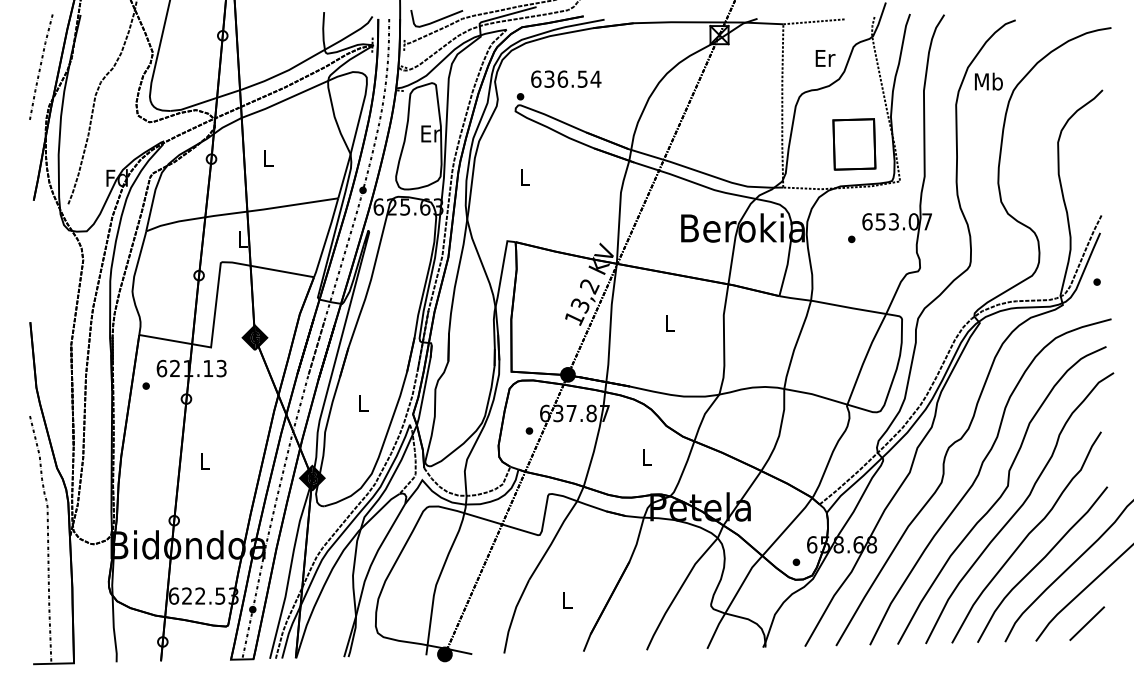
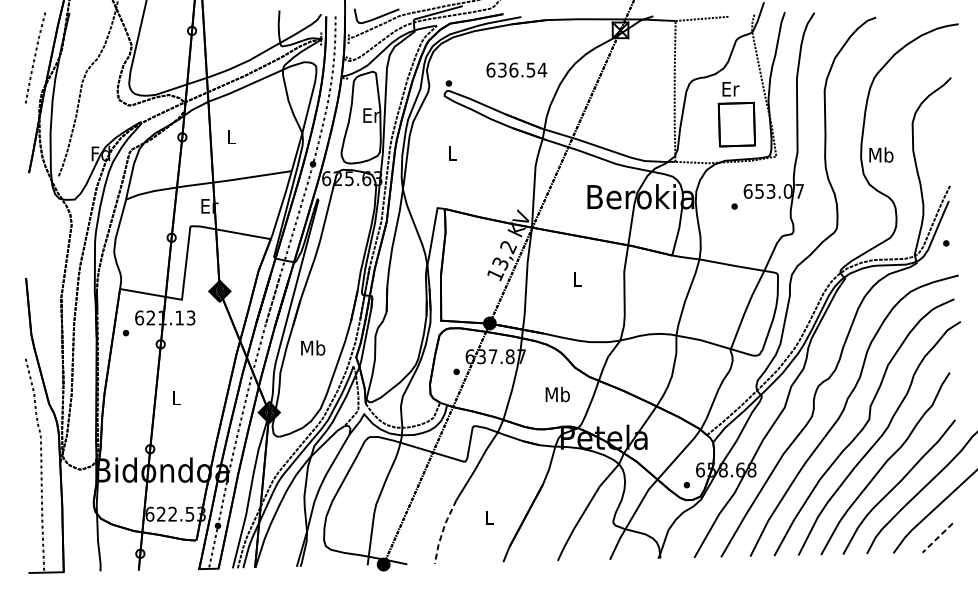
text: (825, 58) -> (730, 89), moved
text: (566, 78) -> (517, 69), moved
text: (988, 81) -> (881, 154), moved
text: (243, 238) -> (209, 205), L -> Er
text: (363, 403) -> (313, 348), L -> Mb
text: (646, 457) -> (557, 394), L -> Mb
line: (513, 616) -> (442, 531), solid -> dashed
line: (1086, 624) -> (937, 538), solid -> dashed

